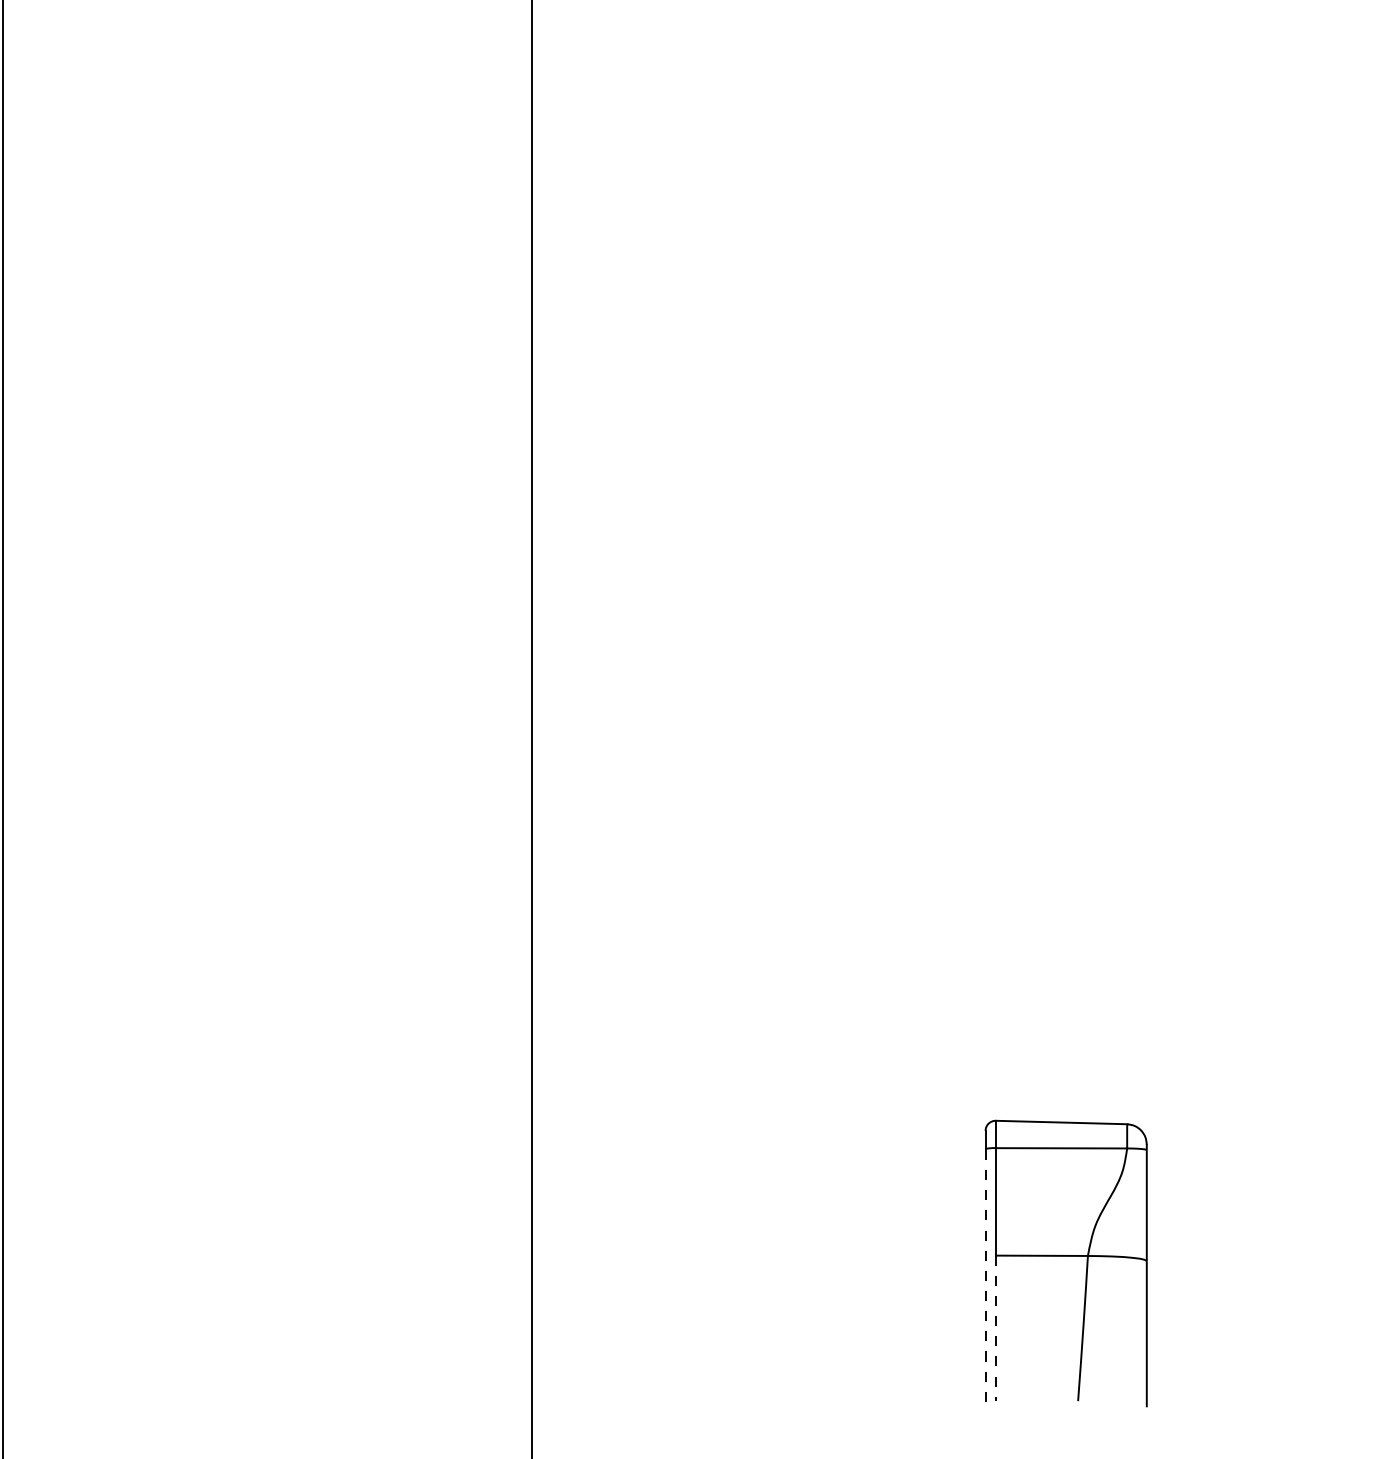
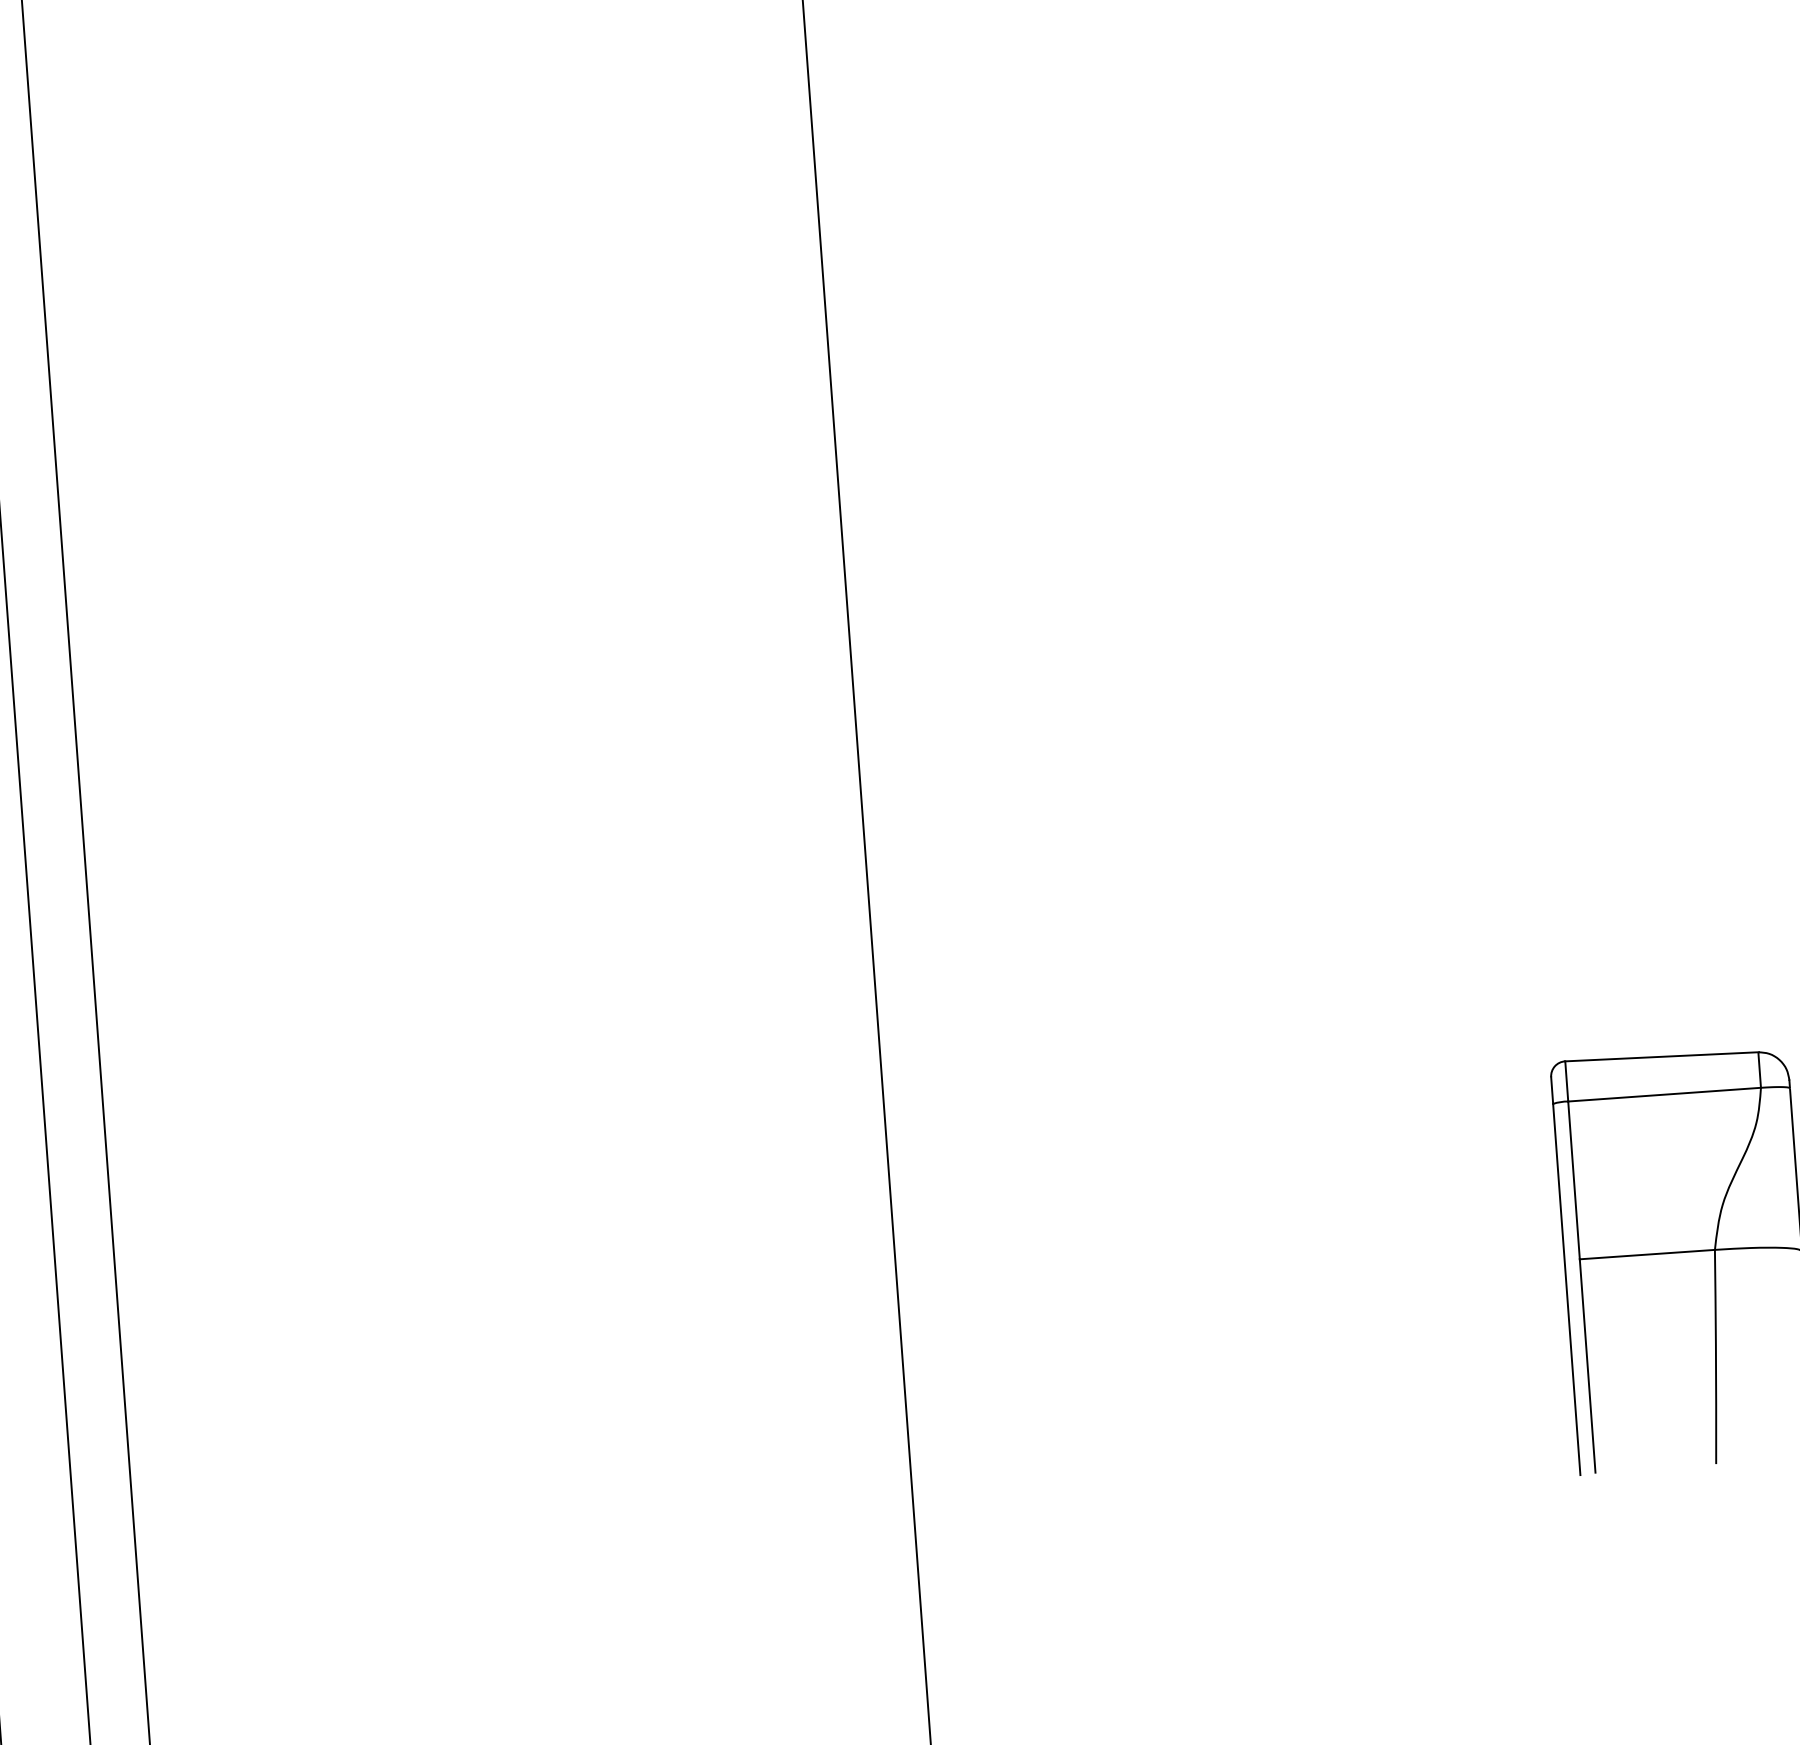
line: (985, 1274) -> (1566, 1288), dashed -> solid
line: (995, 1328) -> (1587, 1366), dashed -> solid

